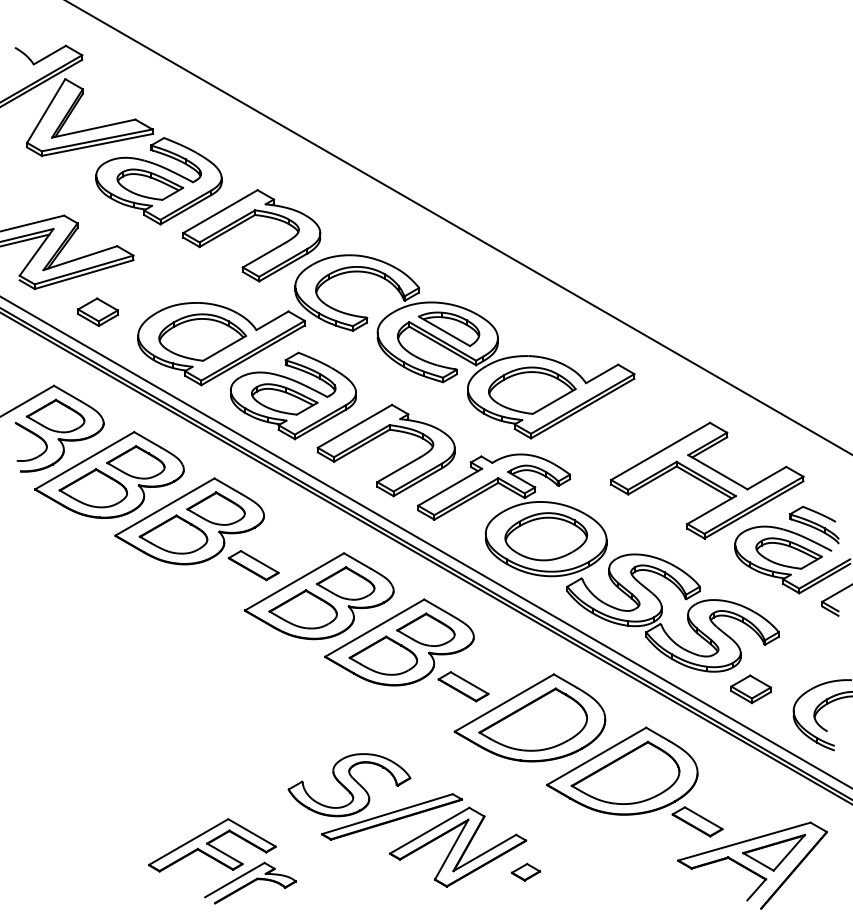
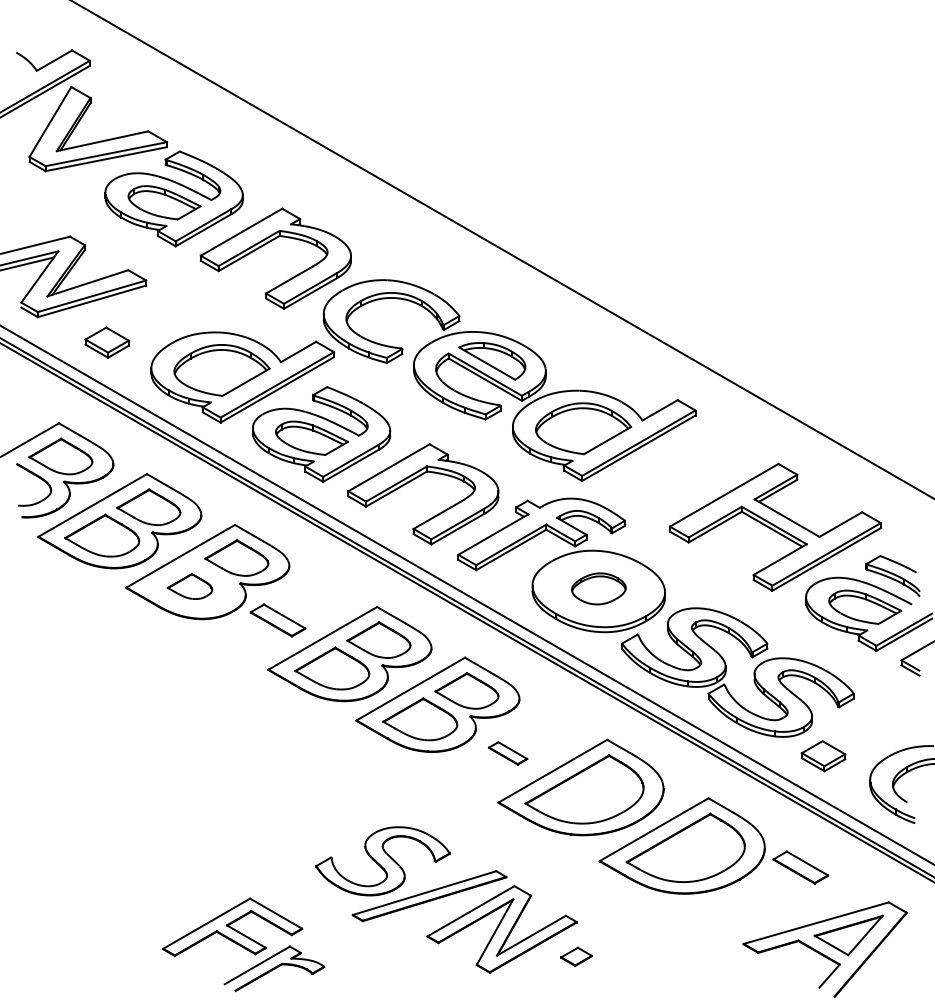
part: (173, 534) -> (189, 586), size x0.6
part: (545, 536) -> (598, 588), size x0.6
part: (462, 686) -> (507, 753), size x0.7
part: (697, 821) -> (800, 867), moved

